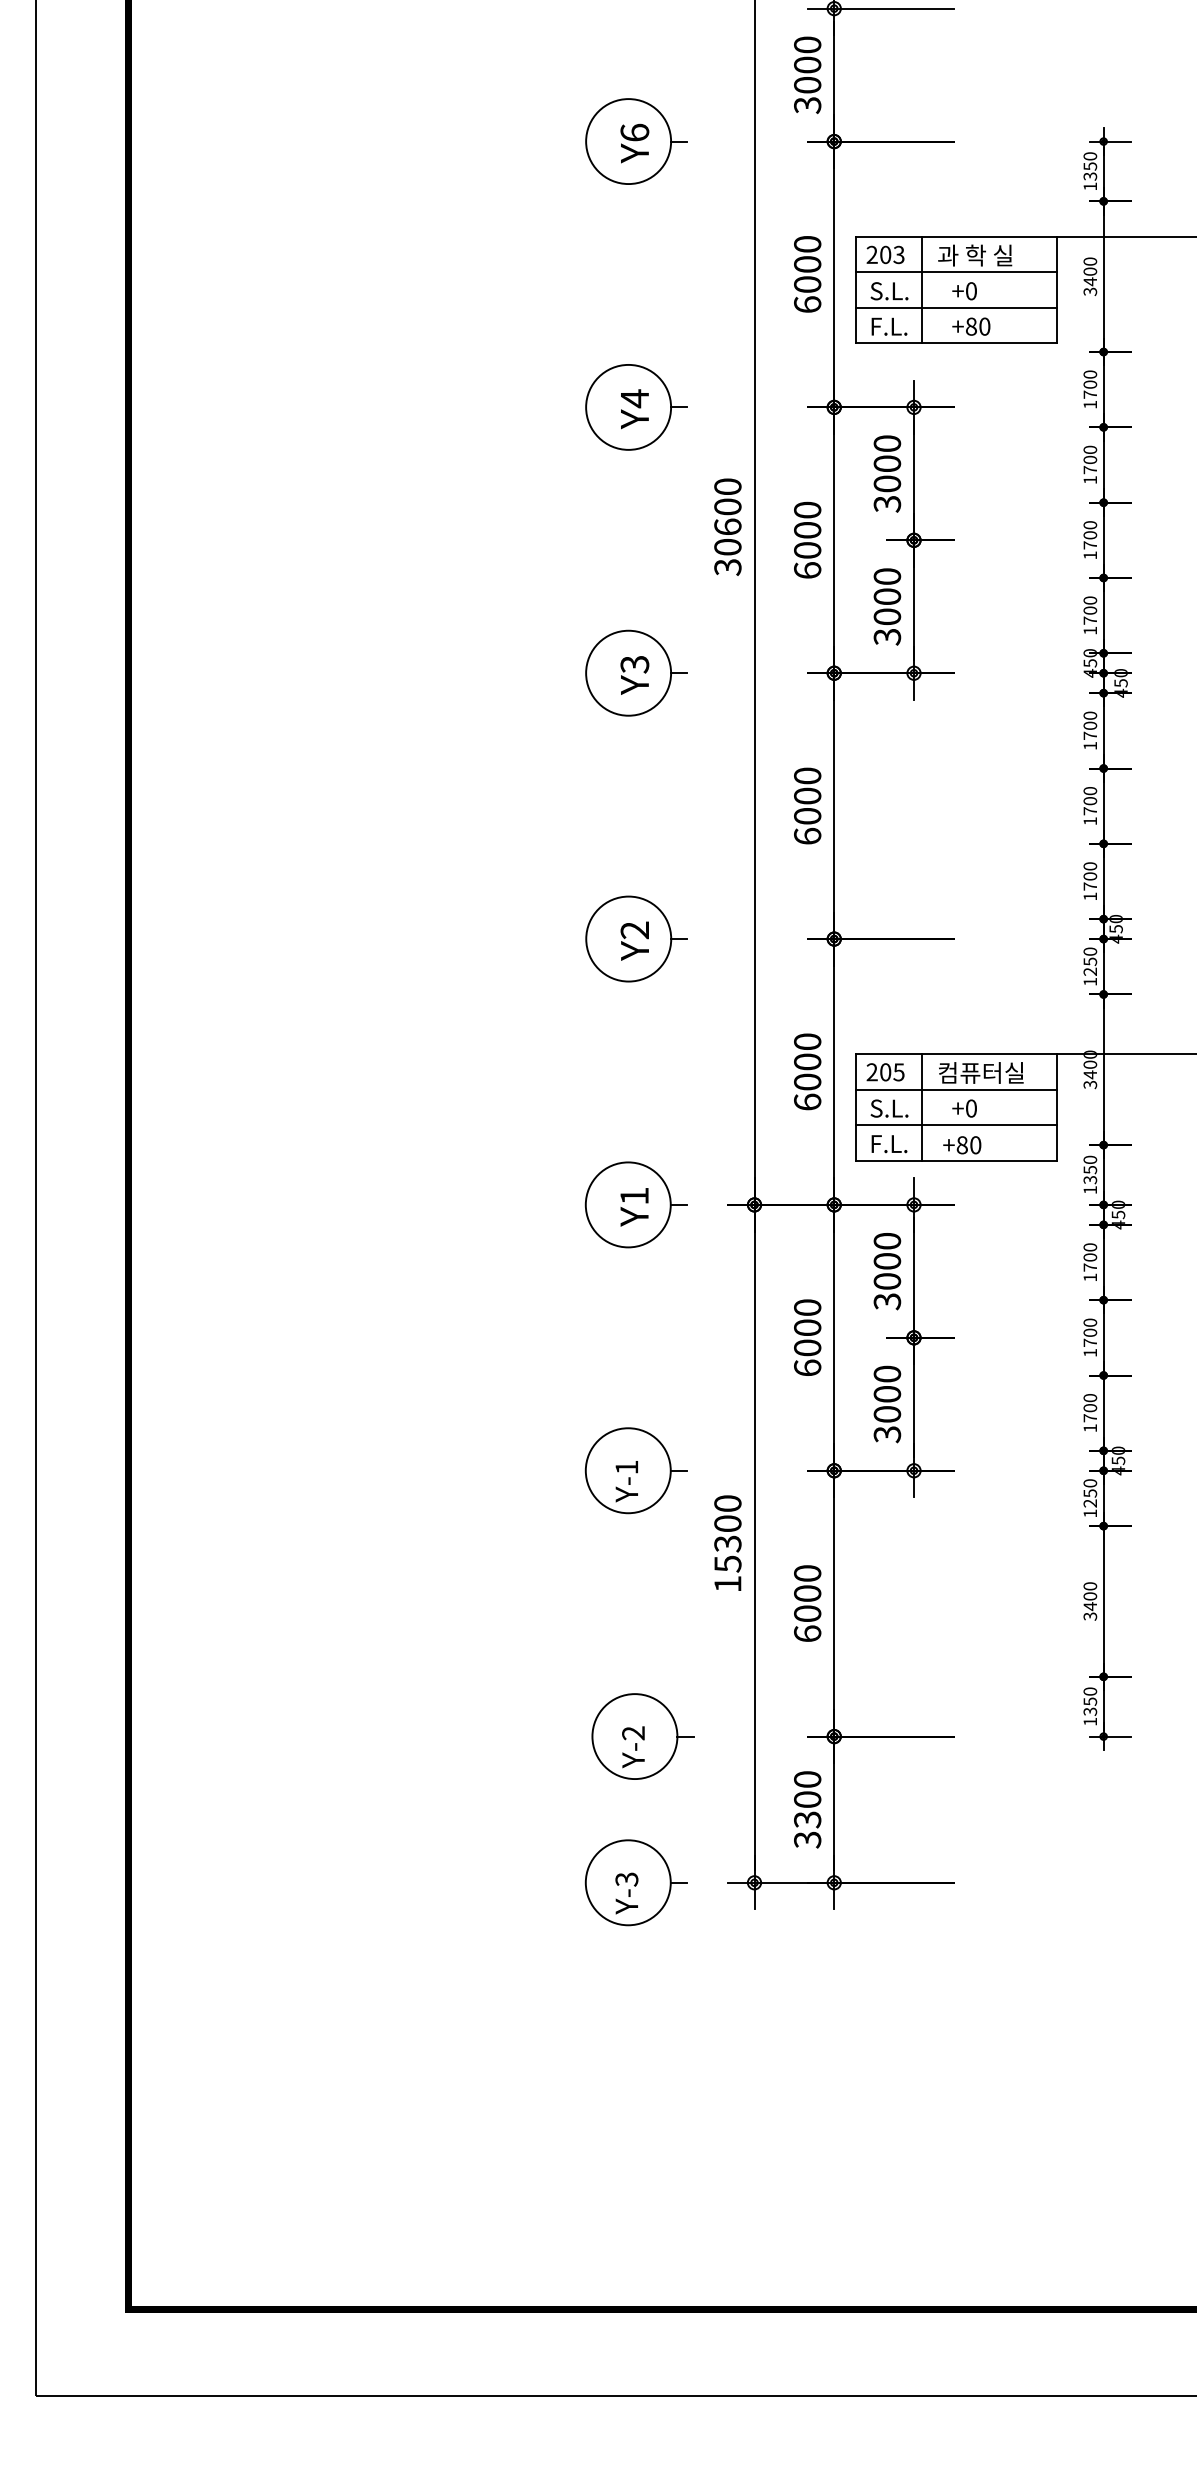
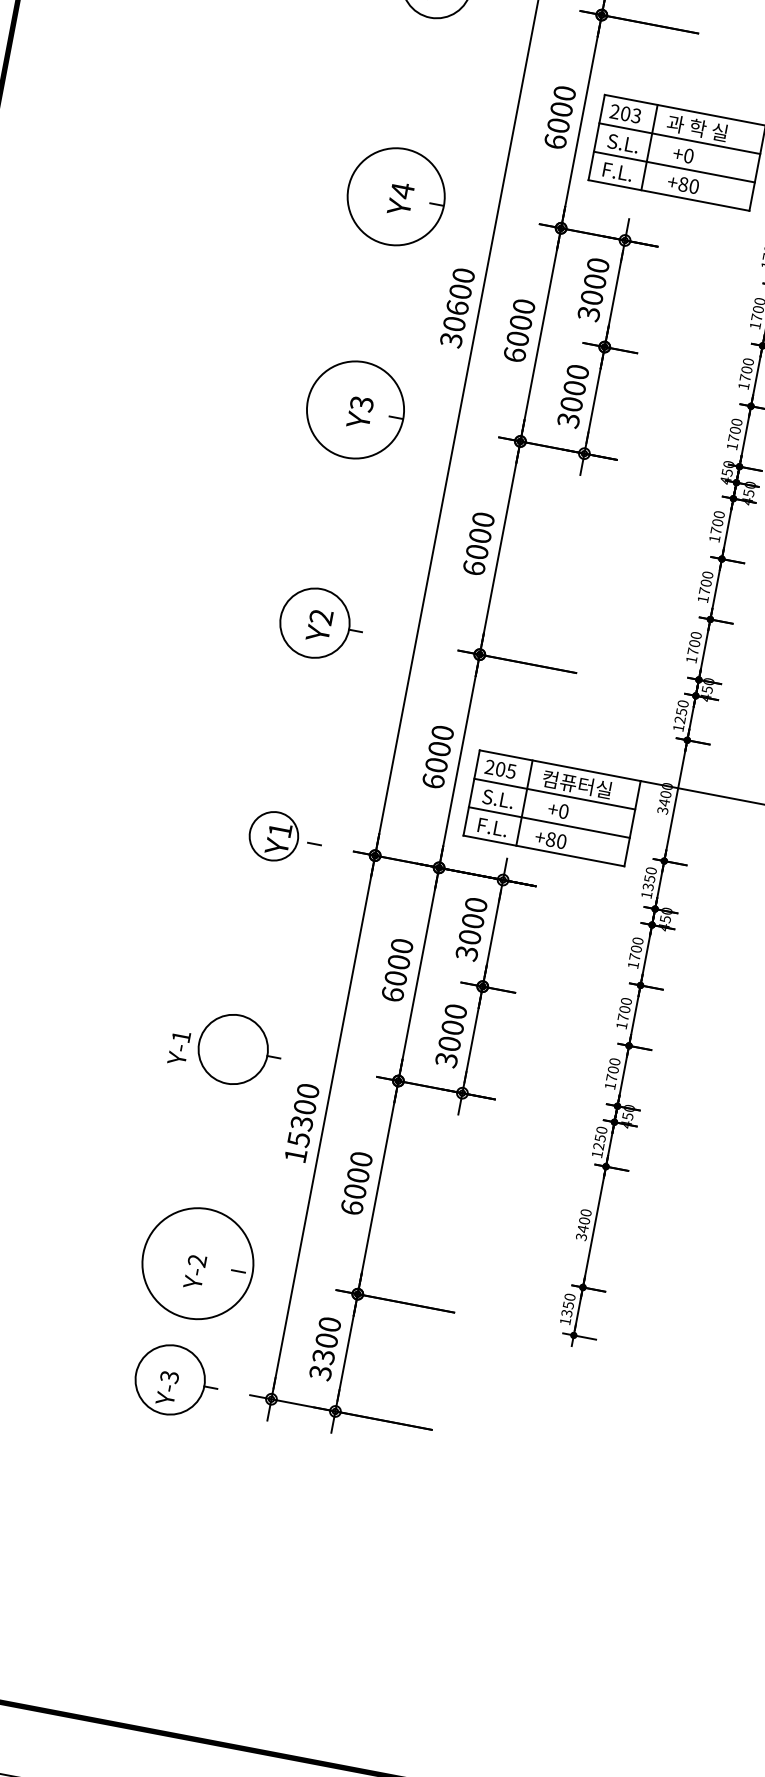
circle: (628, 406) -> (396, 196), size x1.4
circle: (628, 672) -> (355, 409), size x1.4
circle: (627, 1204) -> (273, 835), size x0.7
text: (626, 1481) -> (178, 1048), moved
circle: (634, 1736) -> (197, 1263), size x1.6

